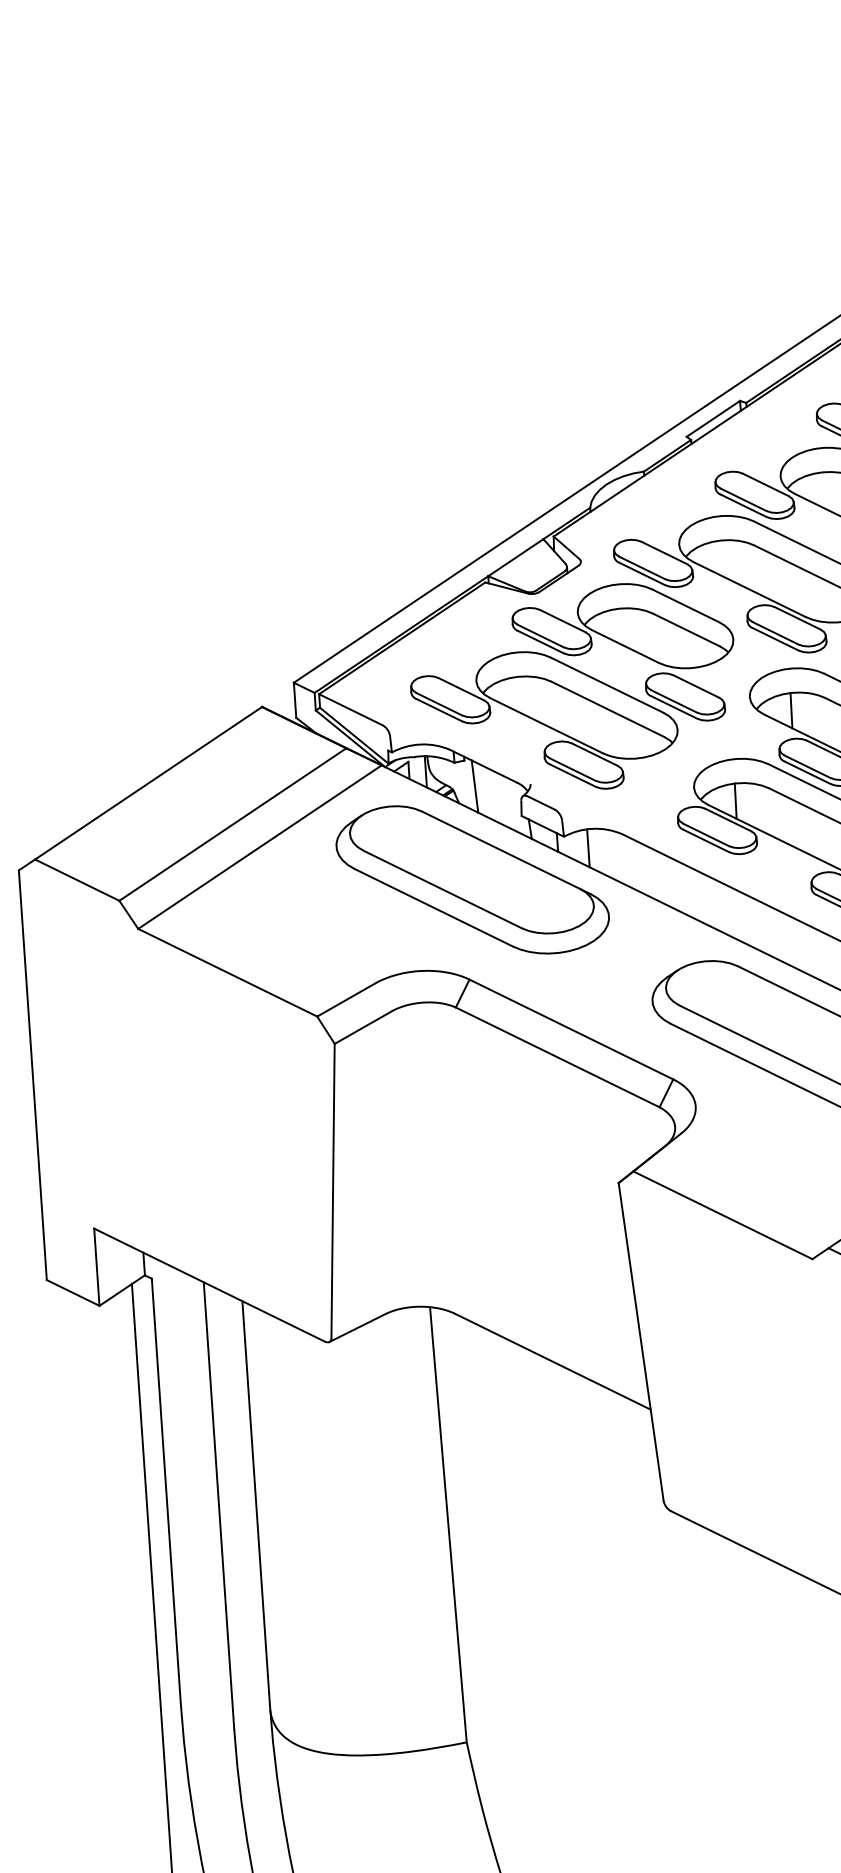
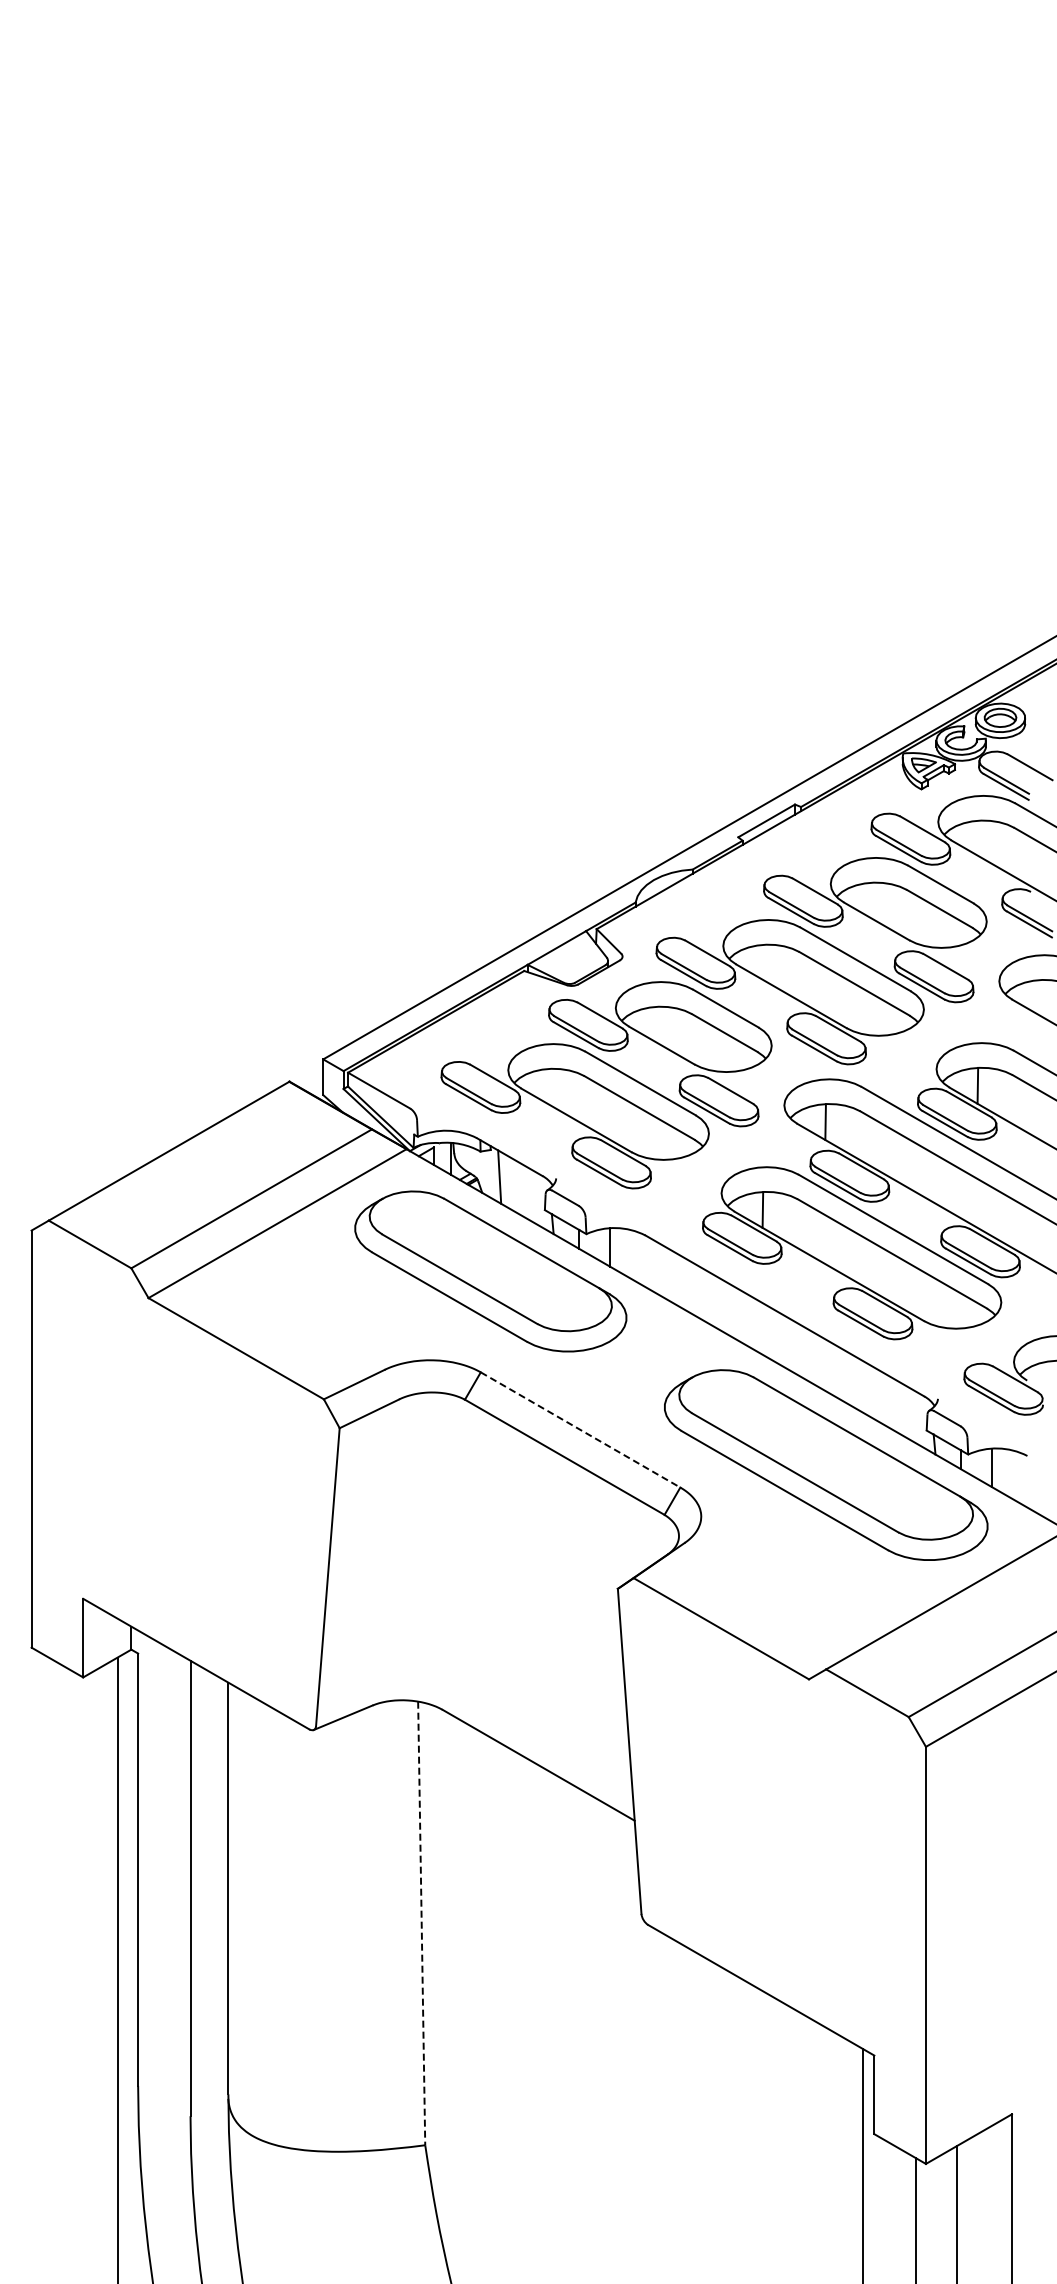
line: (572, 1029) -> (581, 1430), solid -> dashed
line: (448, 1524) -> (421, 1923), solid -> dashed

